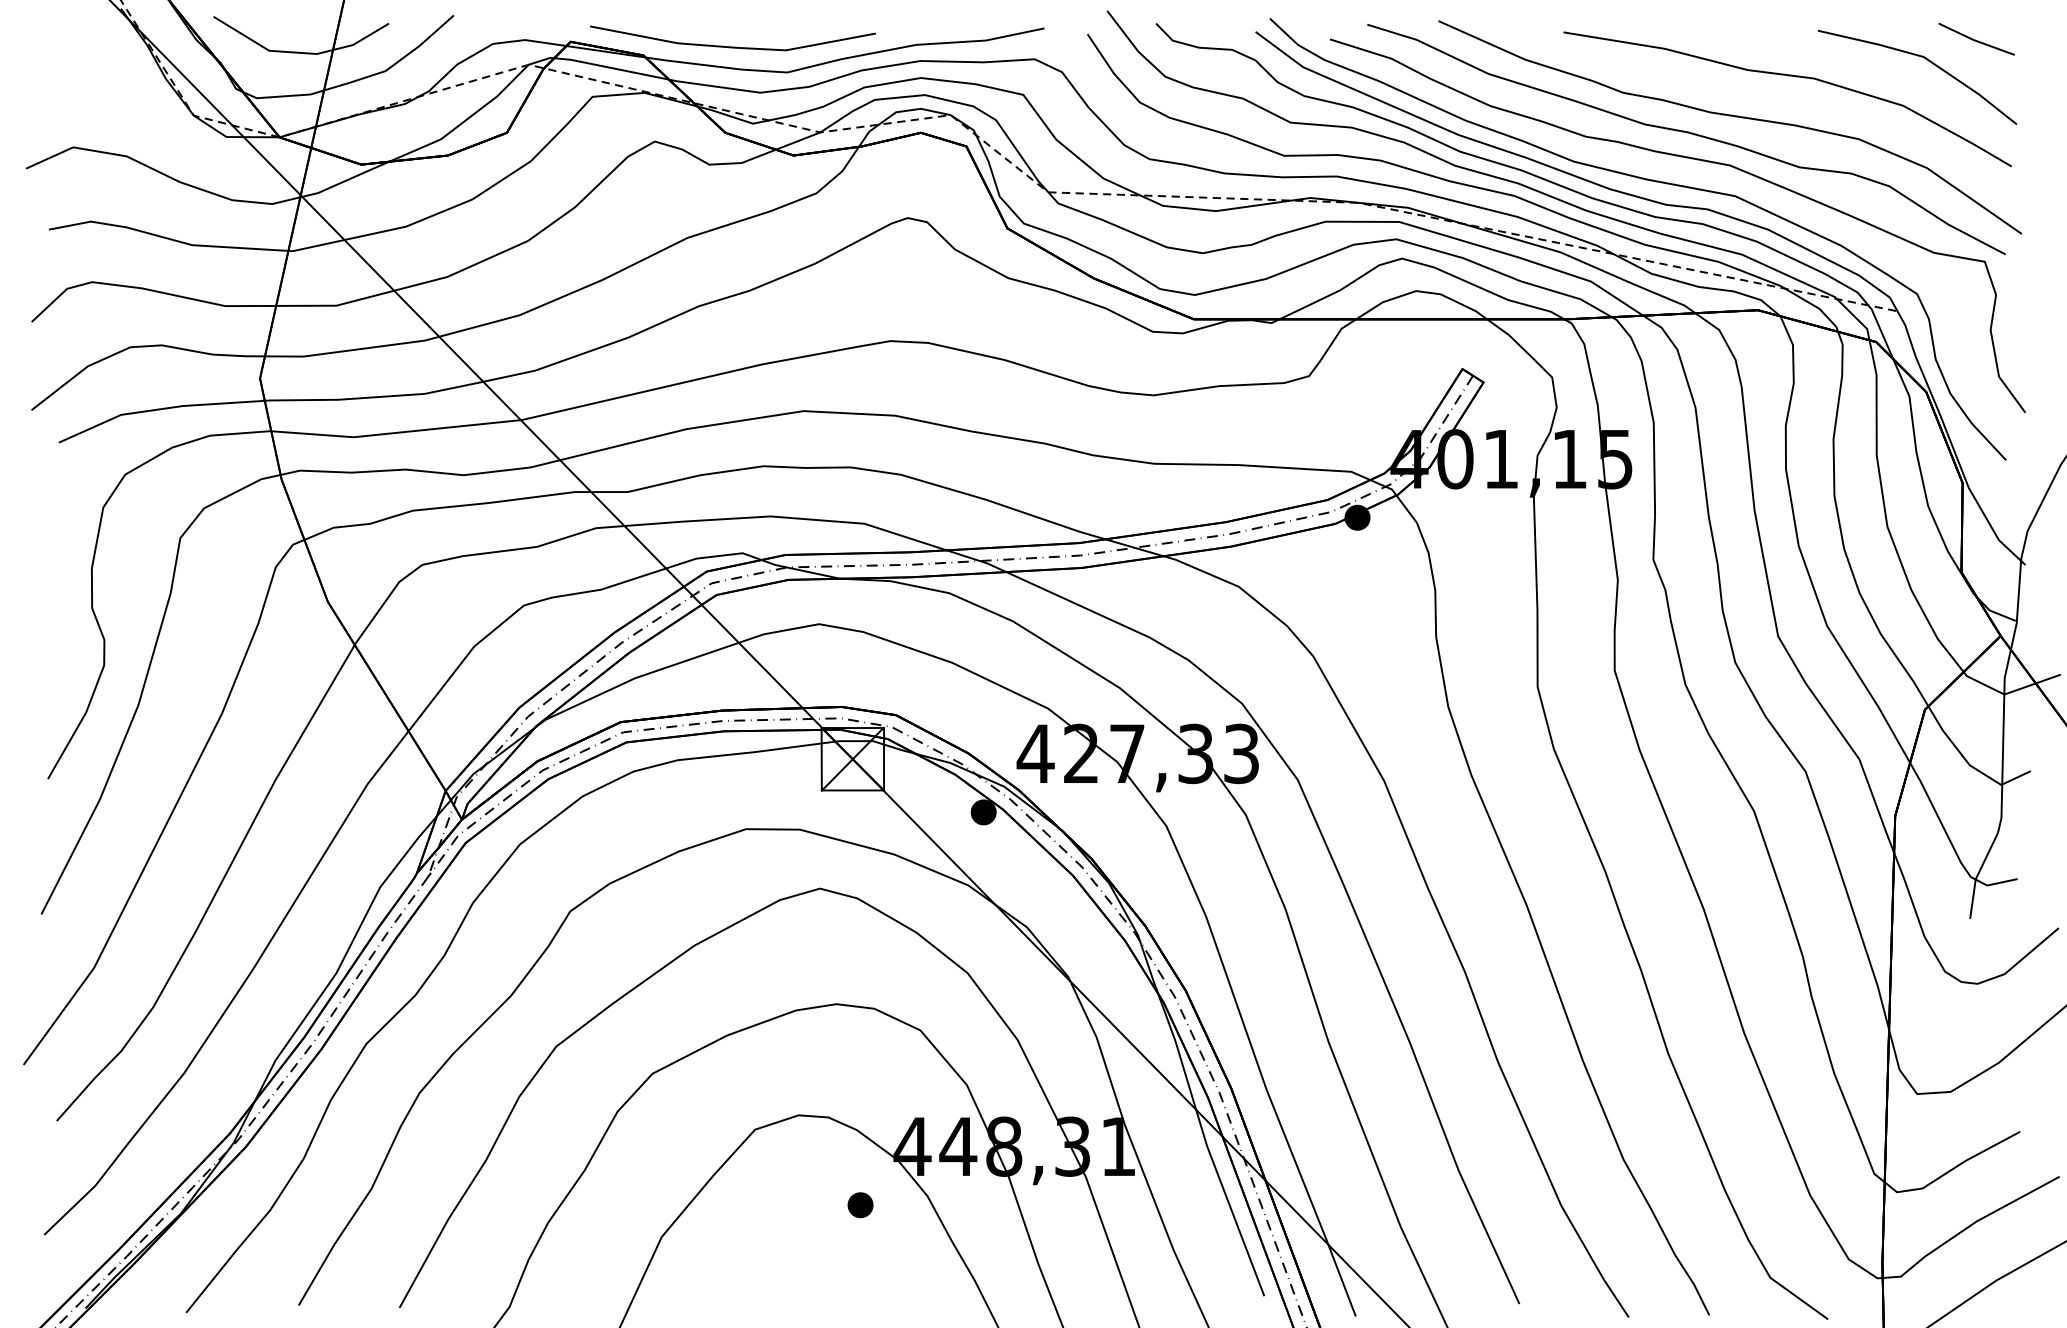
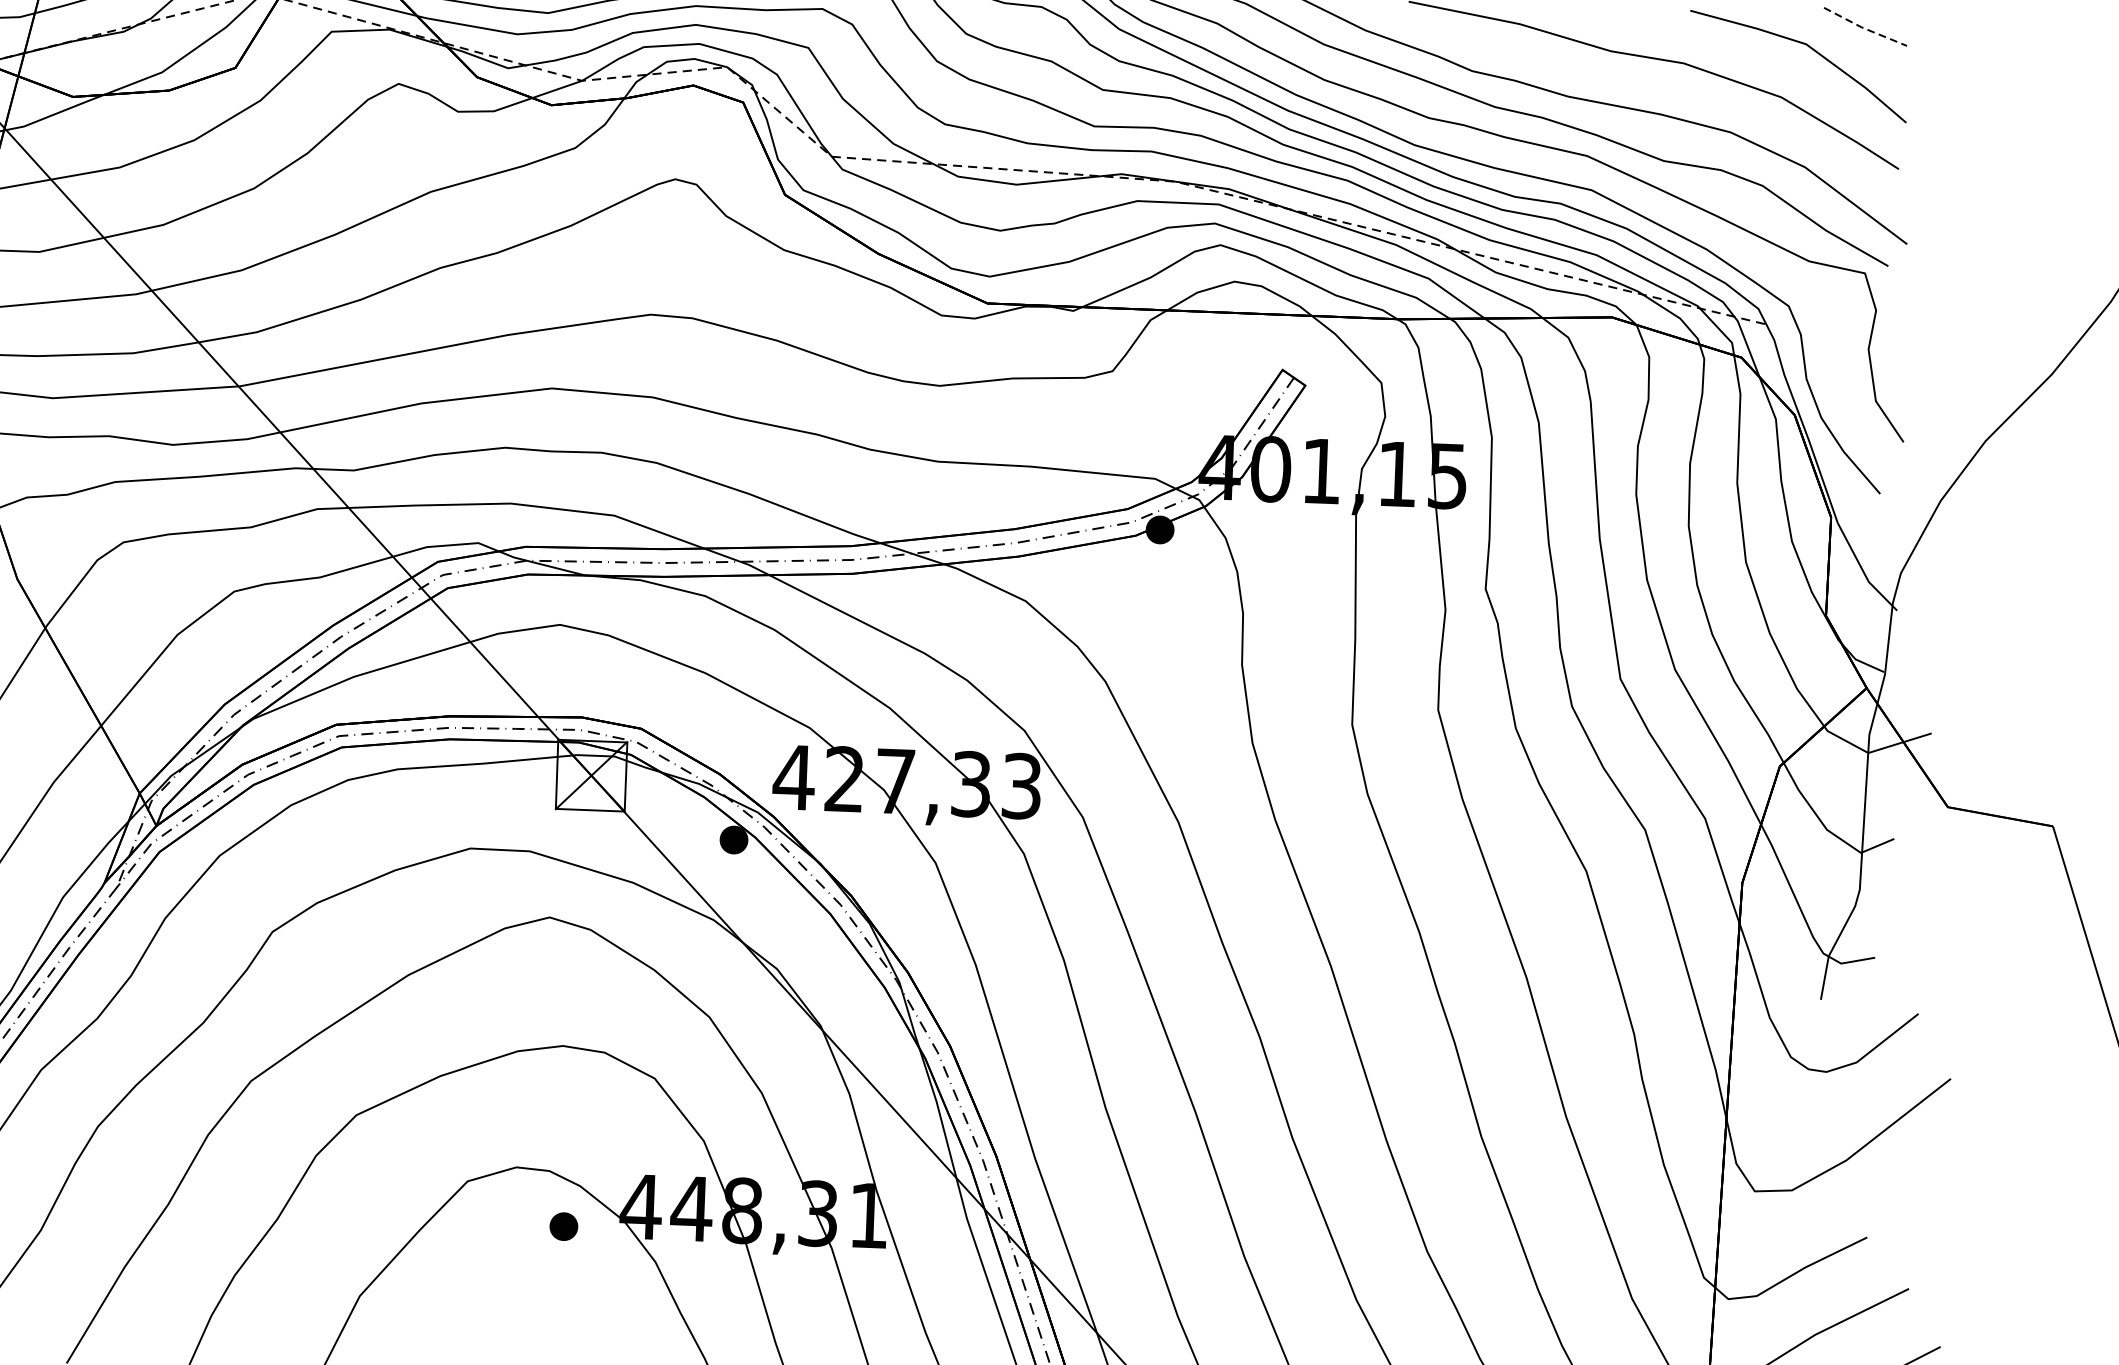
line: (1976, 40) -> (1865, 28), solid -> dashed
part: (860, 1205) -> (563, 1226), moved

